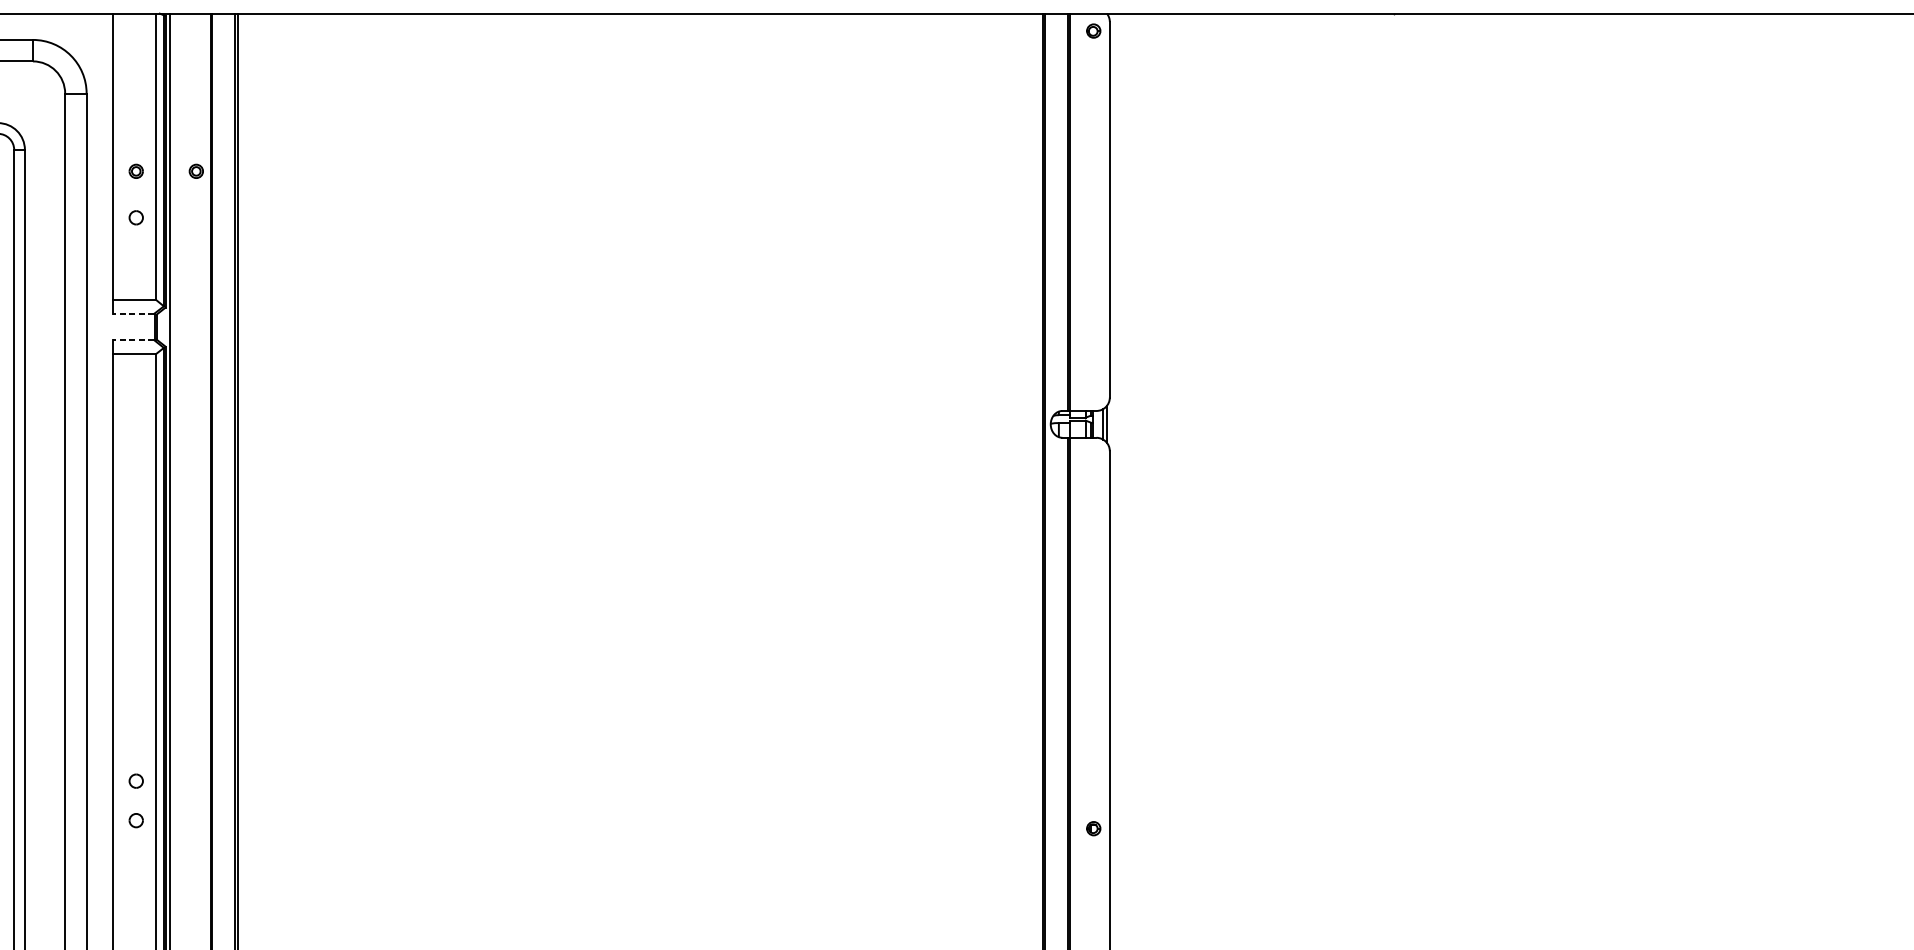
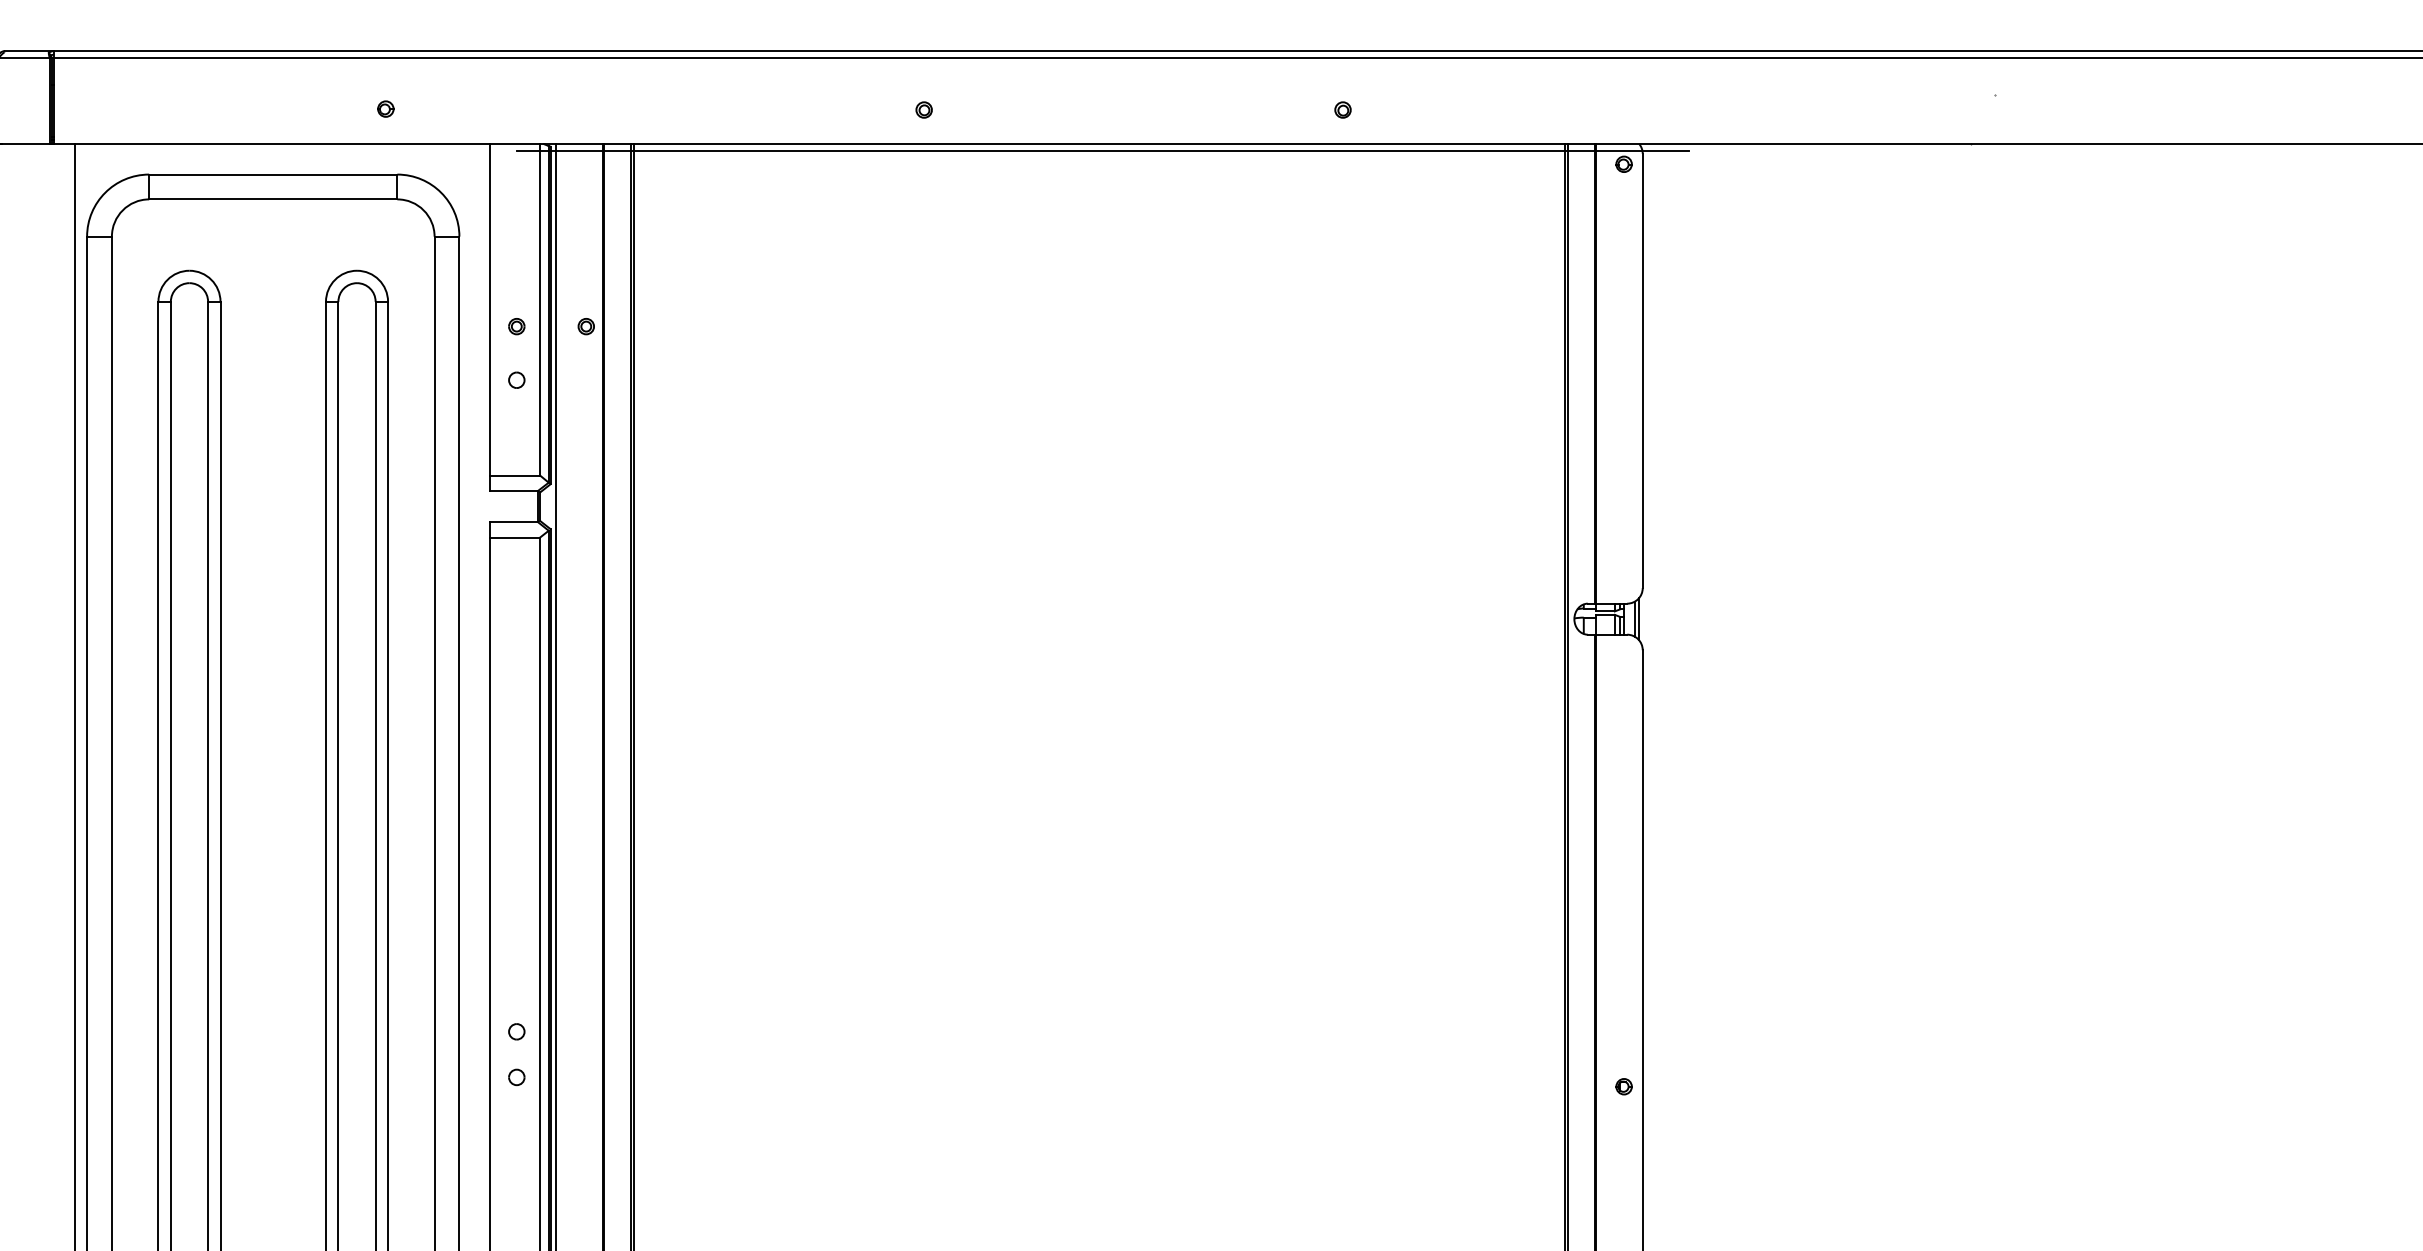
line: (642, 19) -> (1102, 150), added
line: (133, 313) -> (513, 491), dashed -> solid
line: (133, 340) -> (513, 522), dashed -> solid

